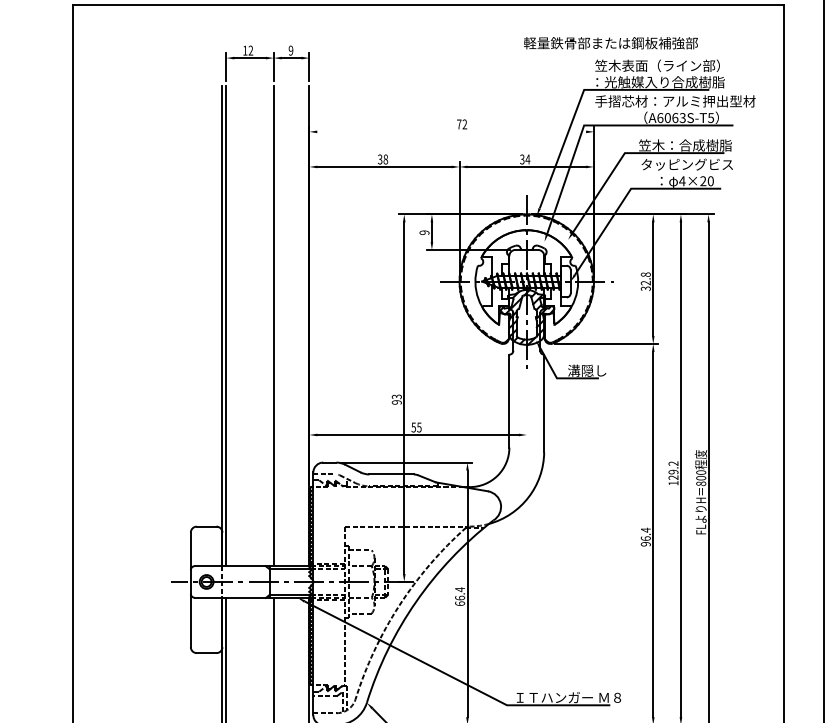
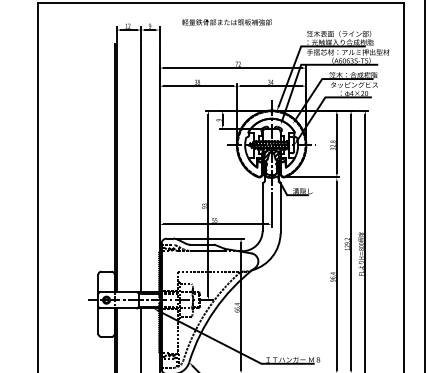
text: (609, 43) -> (226, 22), moved
line: (450, 132) -> (232, 68), added
line: (526, 406) -> (271, 209), added

